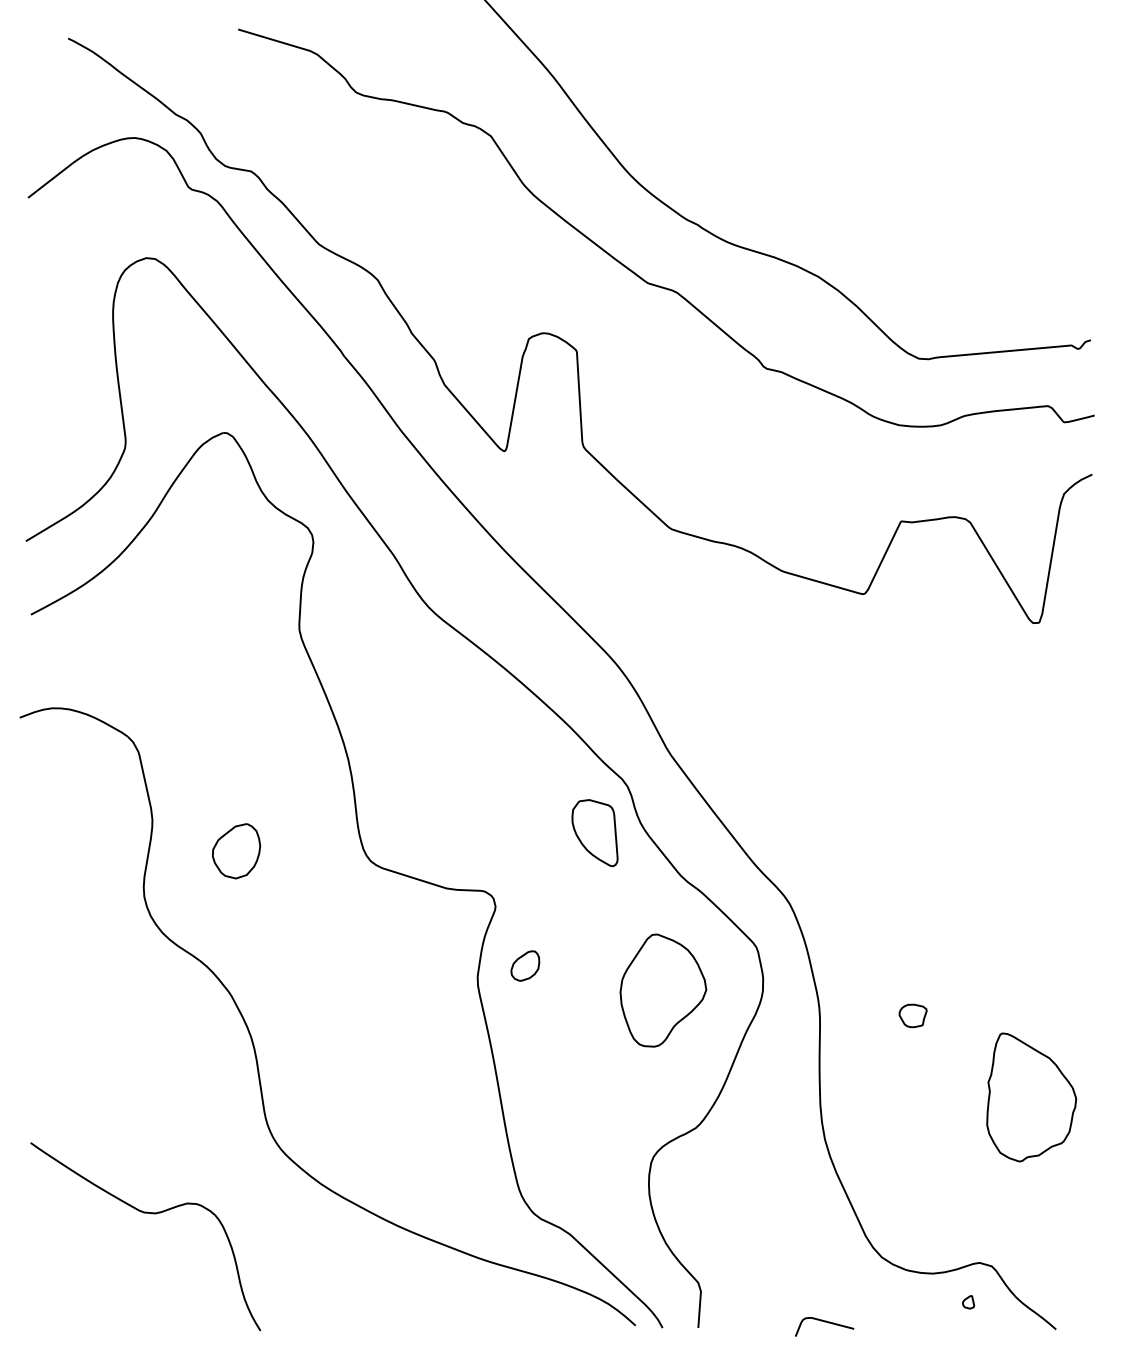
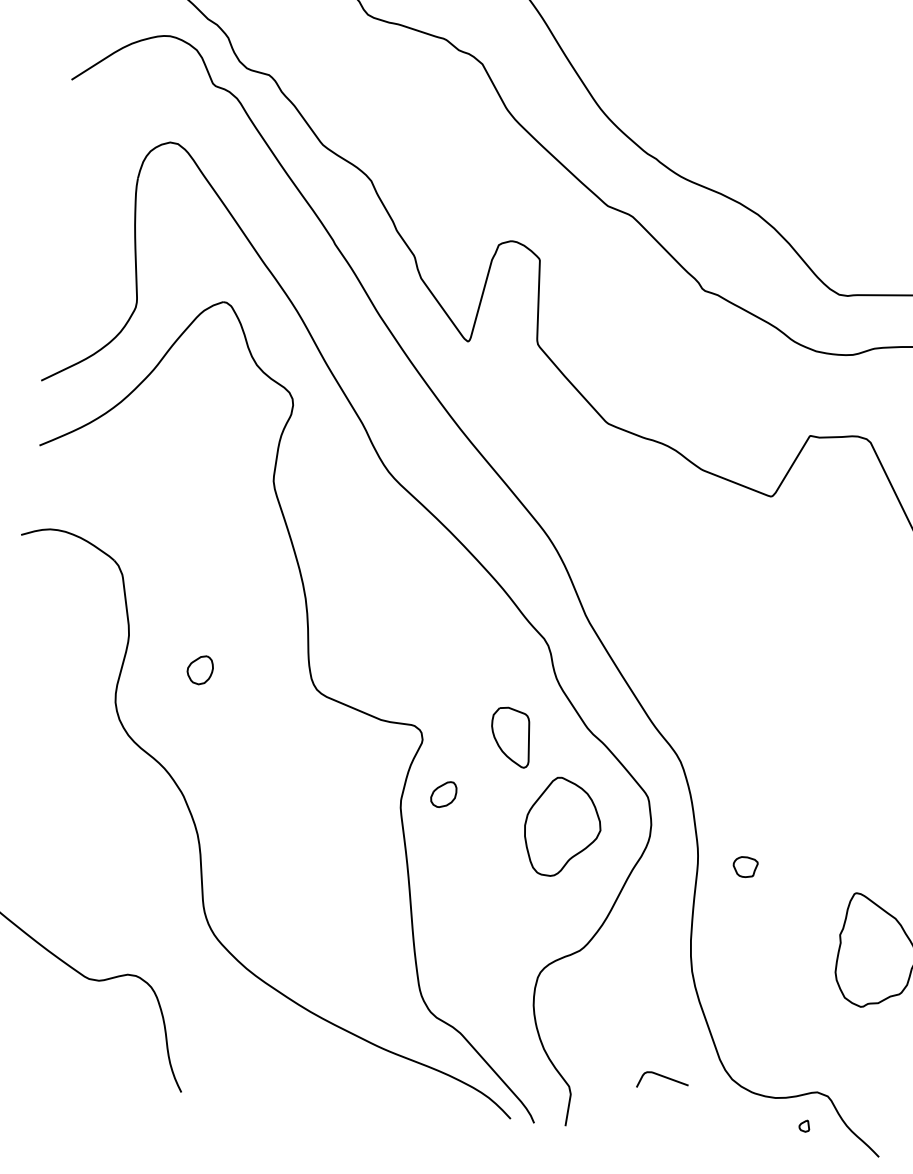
part: (594, 833) -> (510, 737), moved
part: (236, 851) -> (200, 670), size x0.6
part: (912, 1015) -> (744, 866), moved
curve: (824, 1322) -> (663, 1077), moved

